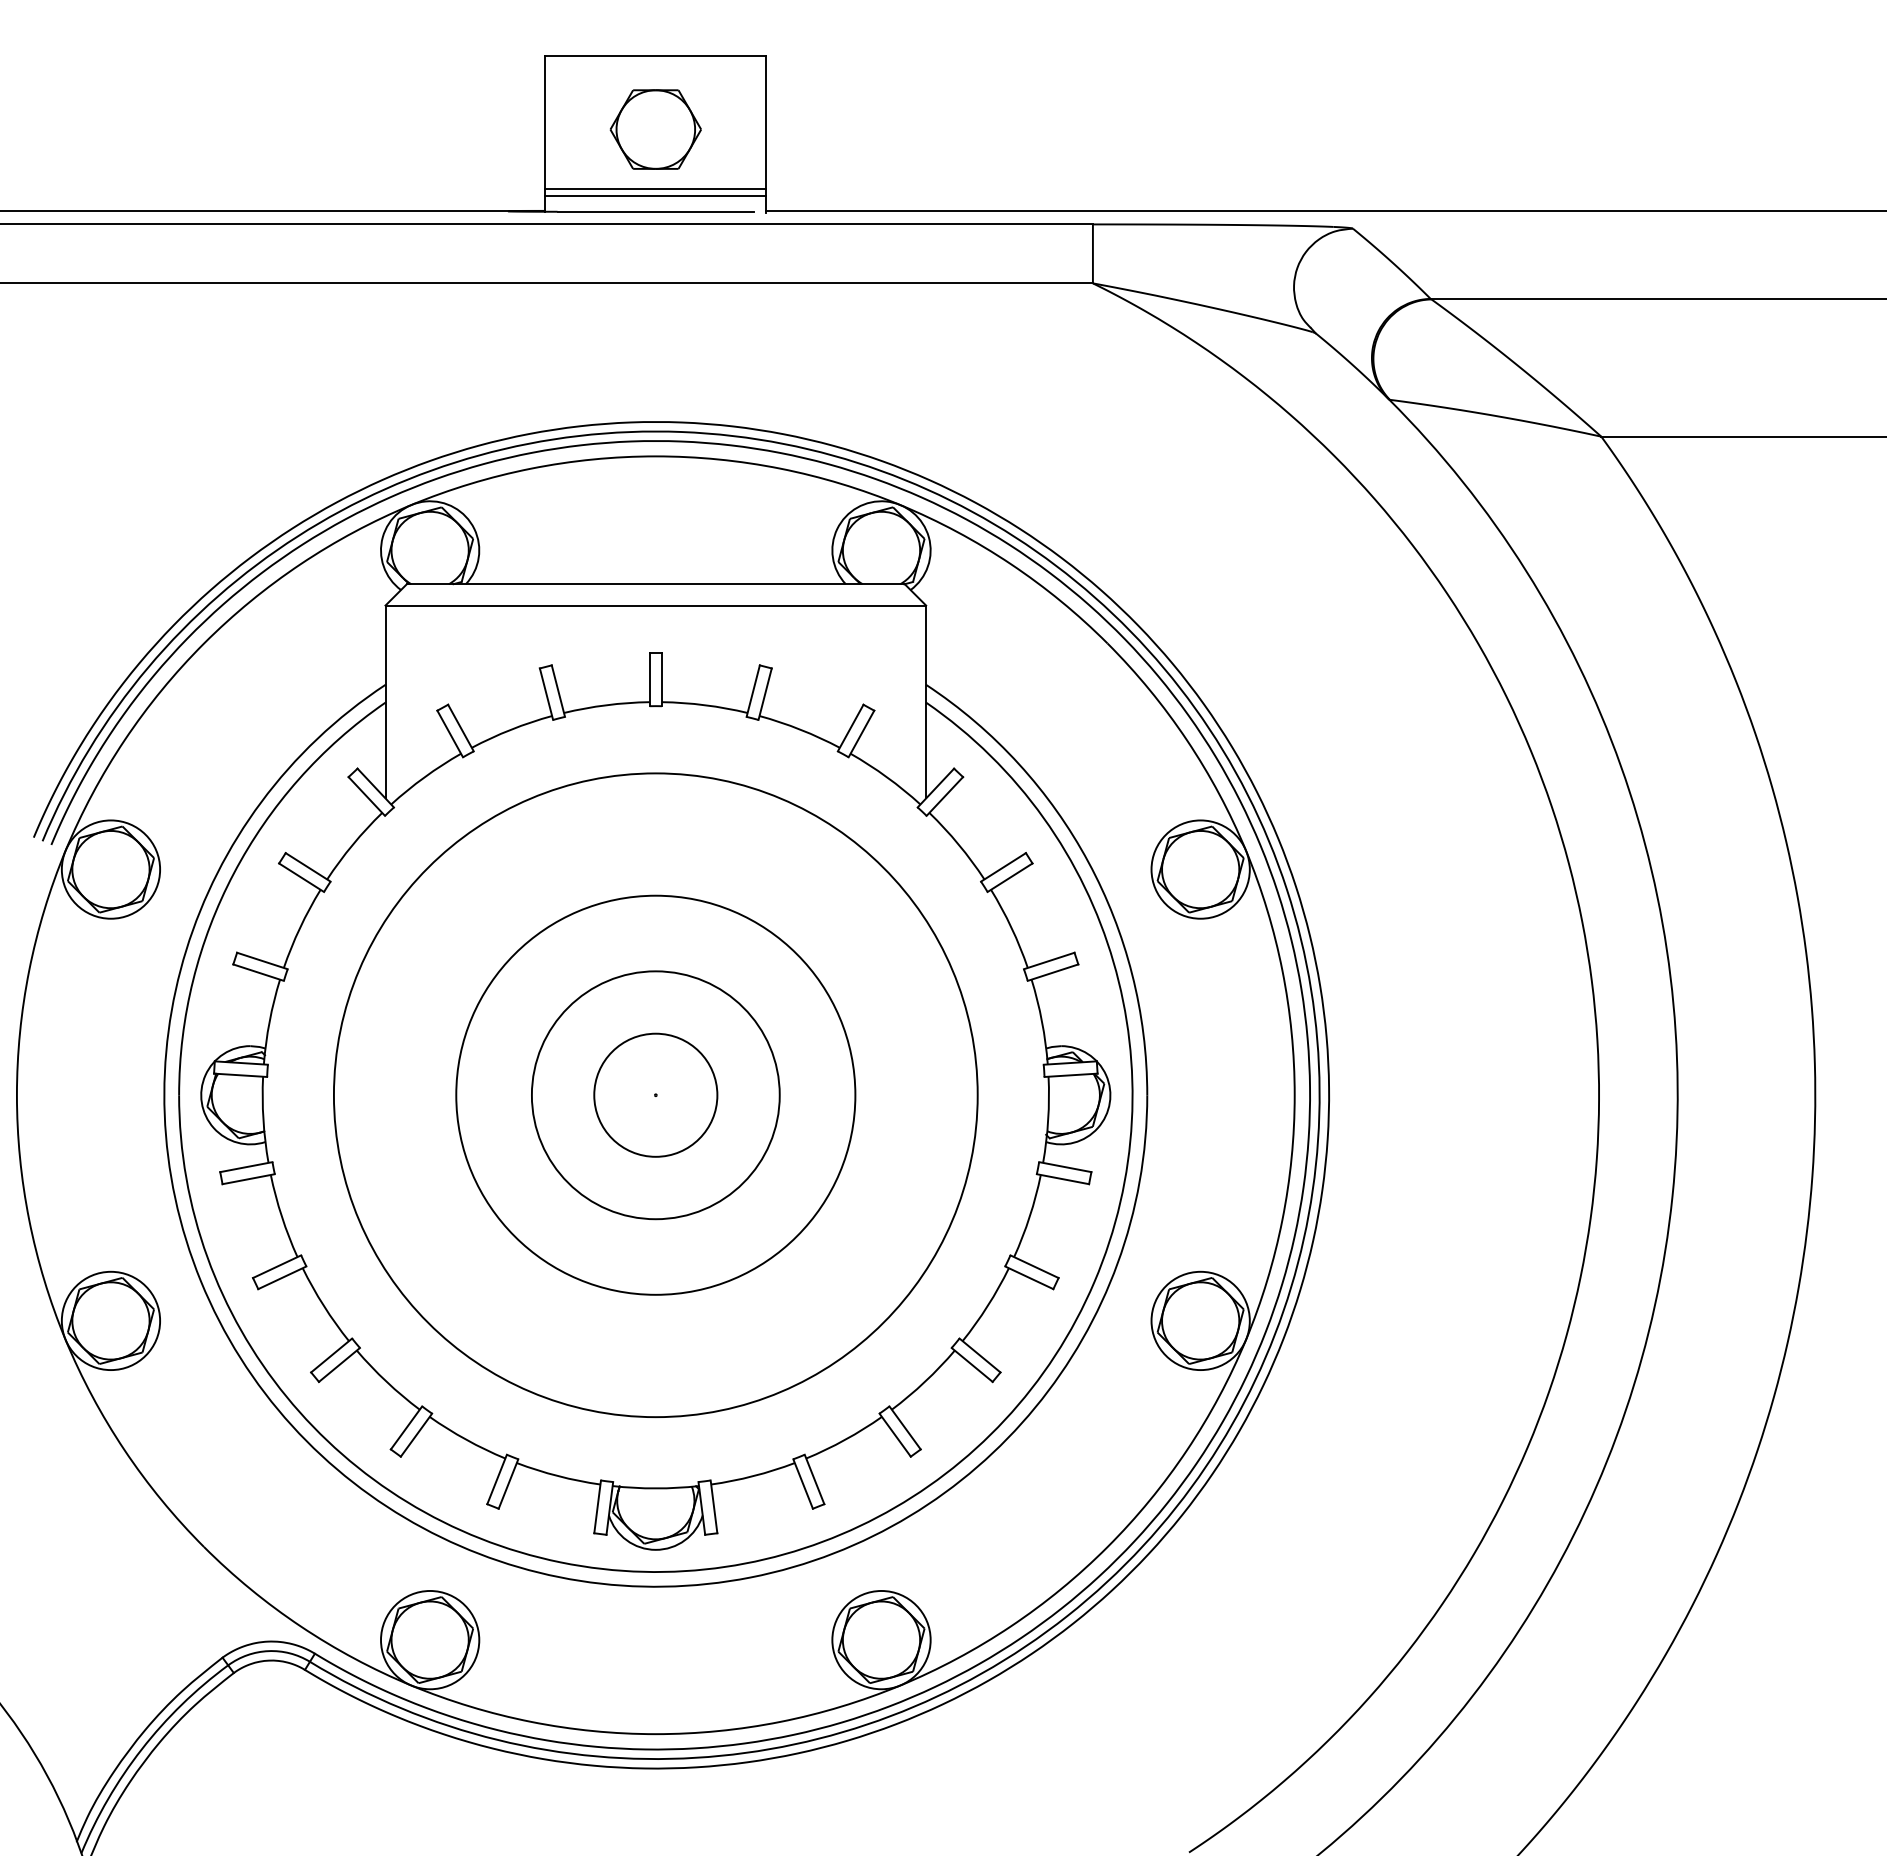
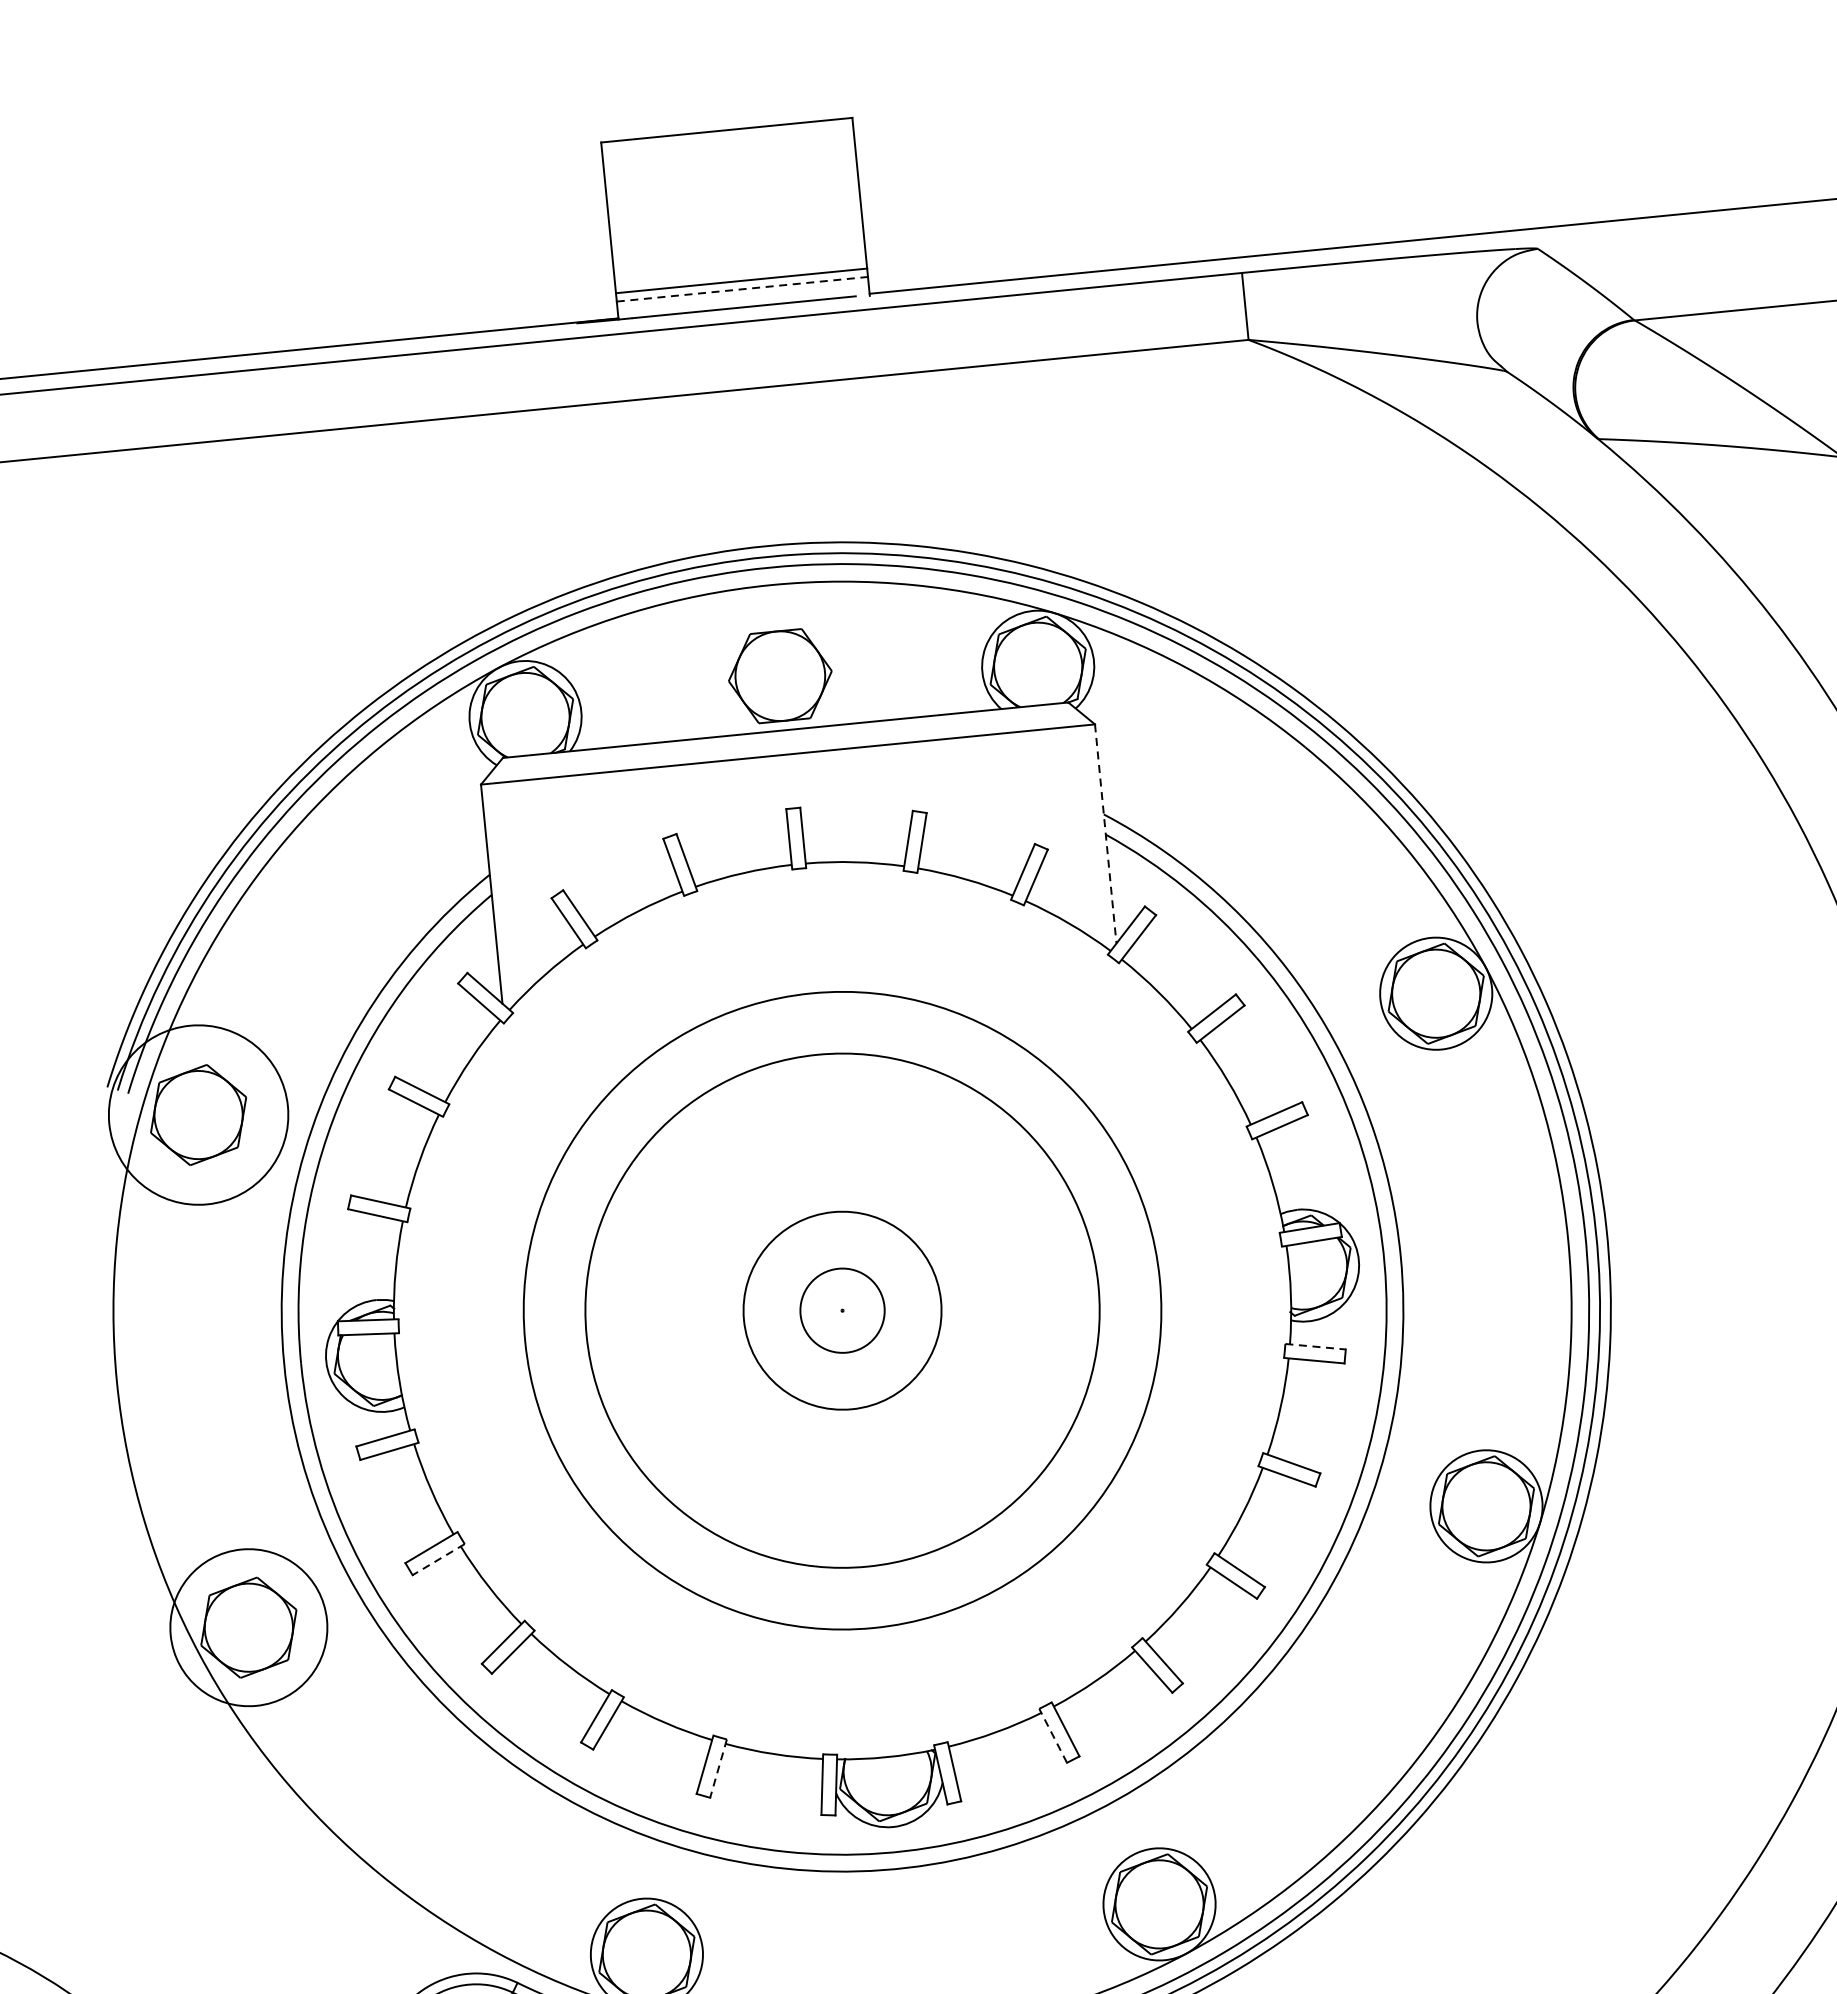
part: (655, 129) -> (779, 676), moved
line: (655, 195) -> (741, 288), solid -> dashed
line: (926, 702) -> (1106, 834), solid -> dashed
circle: (110, 869) -> (198, 1115), size x1.6
circle: (655, 1094) -> (842, 1309), size x0.6
circle: (655, 1094) -> (842, 1309), size x1.4
circle: (655, 1095) -> (842, 1311), size x0.7
circle: (655, 1095) -> (842, 1311), size x0.7
line: (1065, 1167) -> (1315, 1347), solid -> dashed
line: (282, 1277) -> (438, 1559), solid -> dashed
circle: (110, 1320) -> (248, 1627), size x1.4
line: (508, 1484) -> (718, 1769), solid -> dashed
line: (803, 1484) -> (1053, 1736), solid -> dashed

